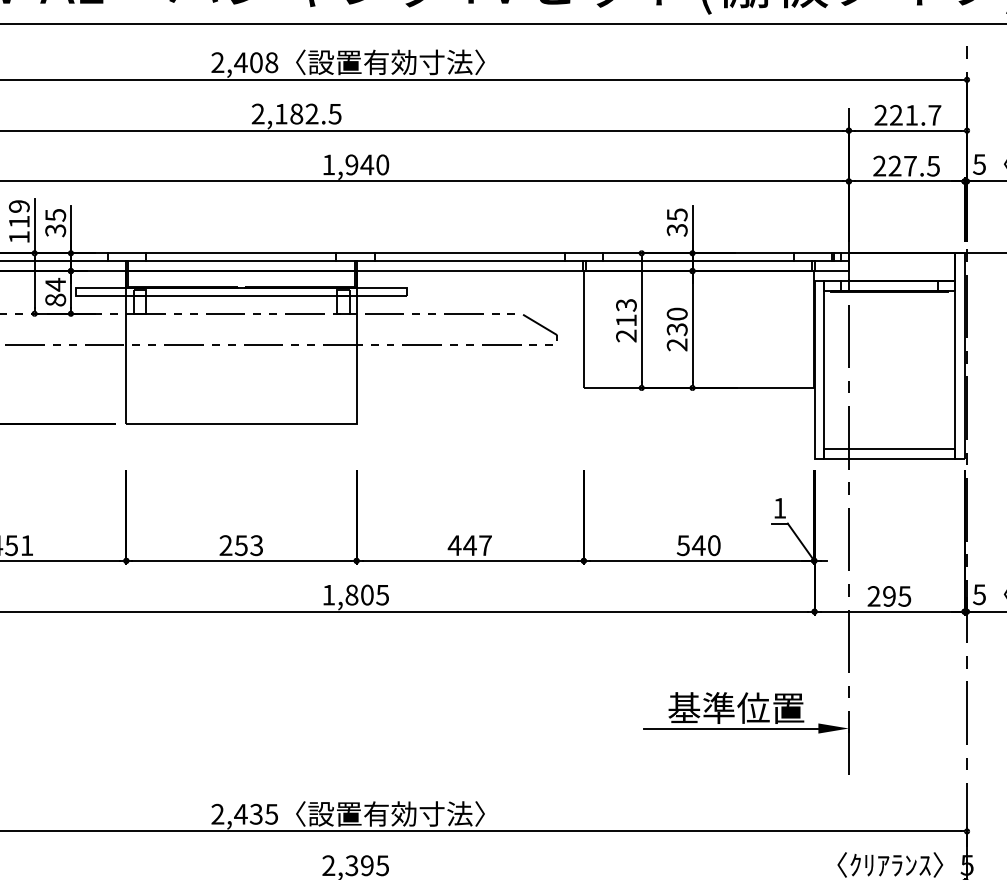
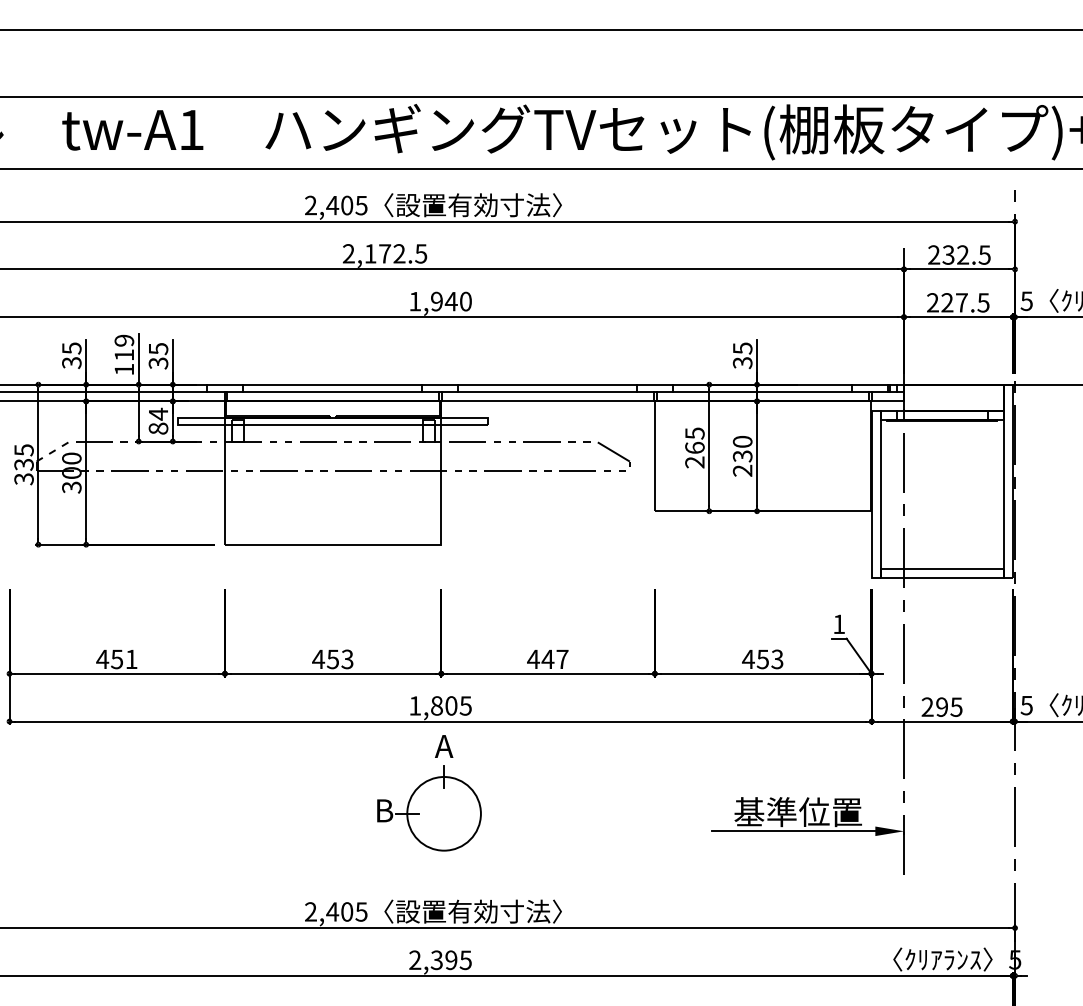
text: (271, 62) -> (361, 205), 2,408 -> 2,405
text: (297, 113) -> (385, 253), 2,182.5 -> 2,172.5
text: (915, 114) -> (966, 254), 221.7 -> 232.5
text: (625, 312) -> (694, 440), 213 -> 265
text: (225, 544) -> (318, 658), 253 -> 453
text: (698, 545) -> (762, 659), 540 -> 453
part: (344, 688) -> (429, 793), added
text: (256, 813) -> (347, 911), 2,435 -> 2,405

